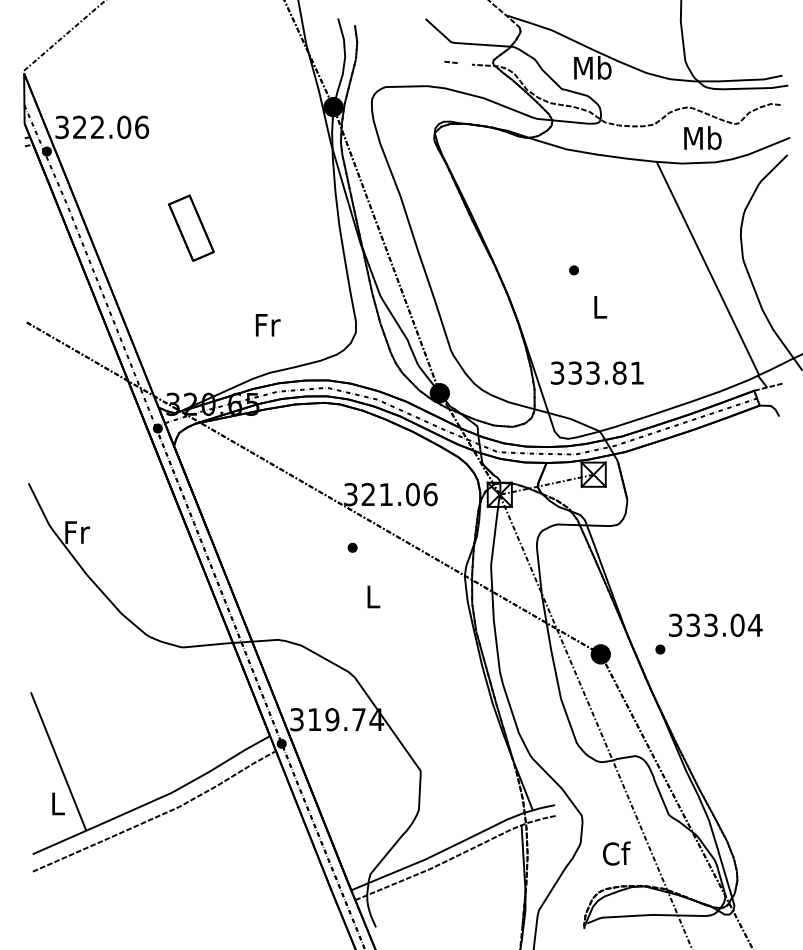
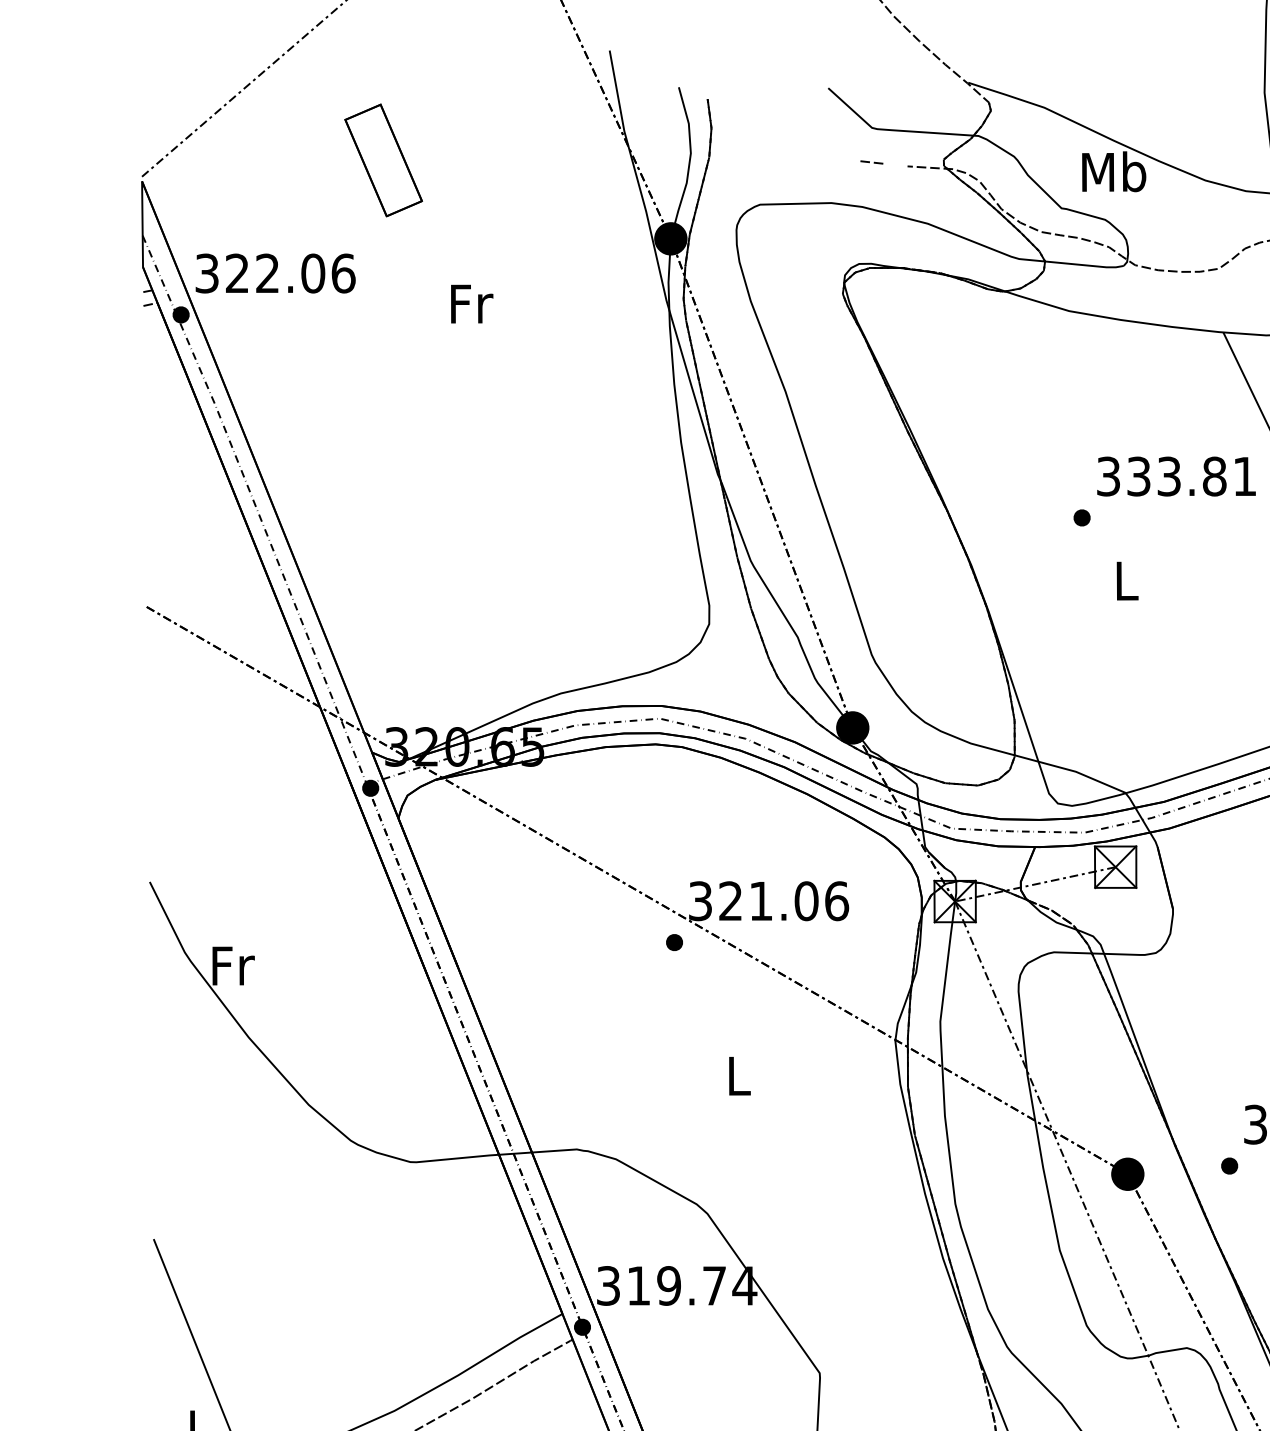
part: (191, 227) -> (383, 159), moved
text: (267, 325) -> (470, 304), moved
text: (597, 372) -> (1176, 475), moved
part: (352, 547) -> (674, 942), moved

